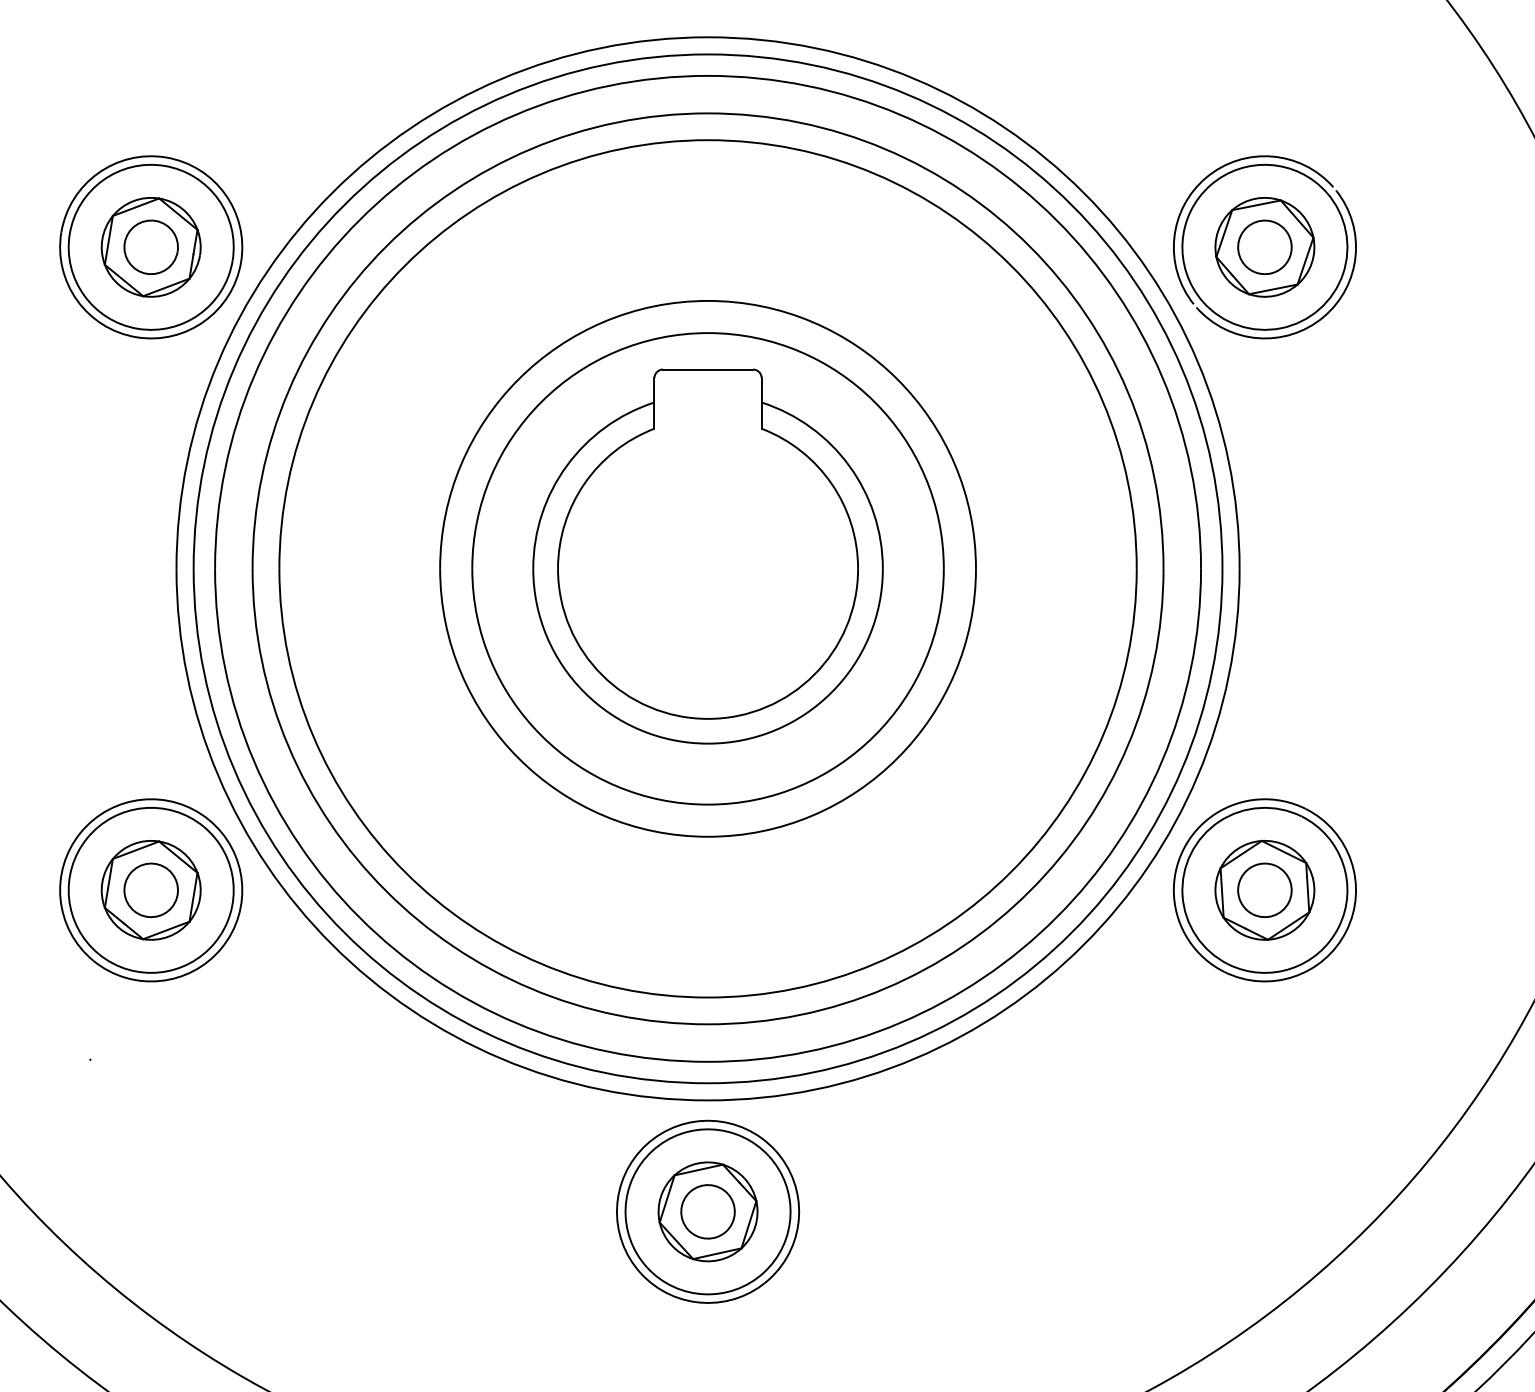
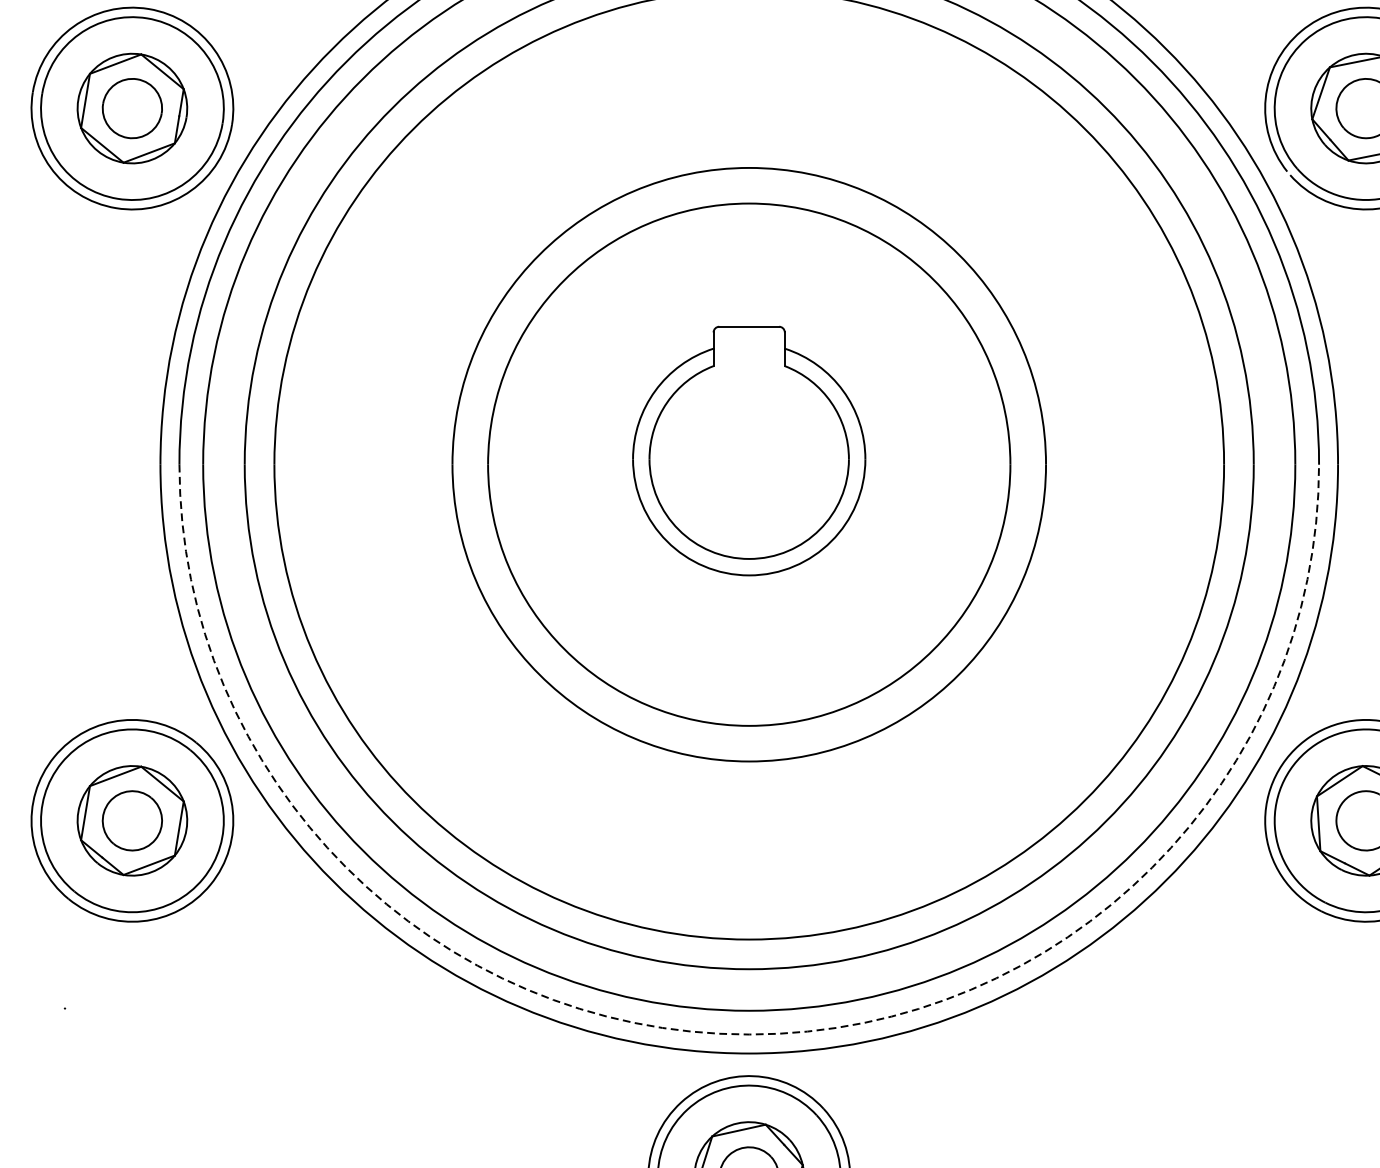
part: (707, 556) -> (748, 451), size x0.6
arc: (708, 1083) -> (749, 1034), solid -> dashed

